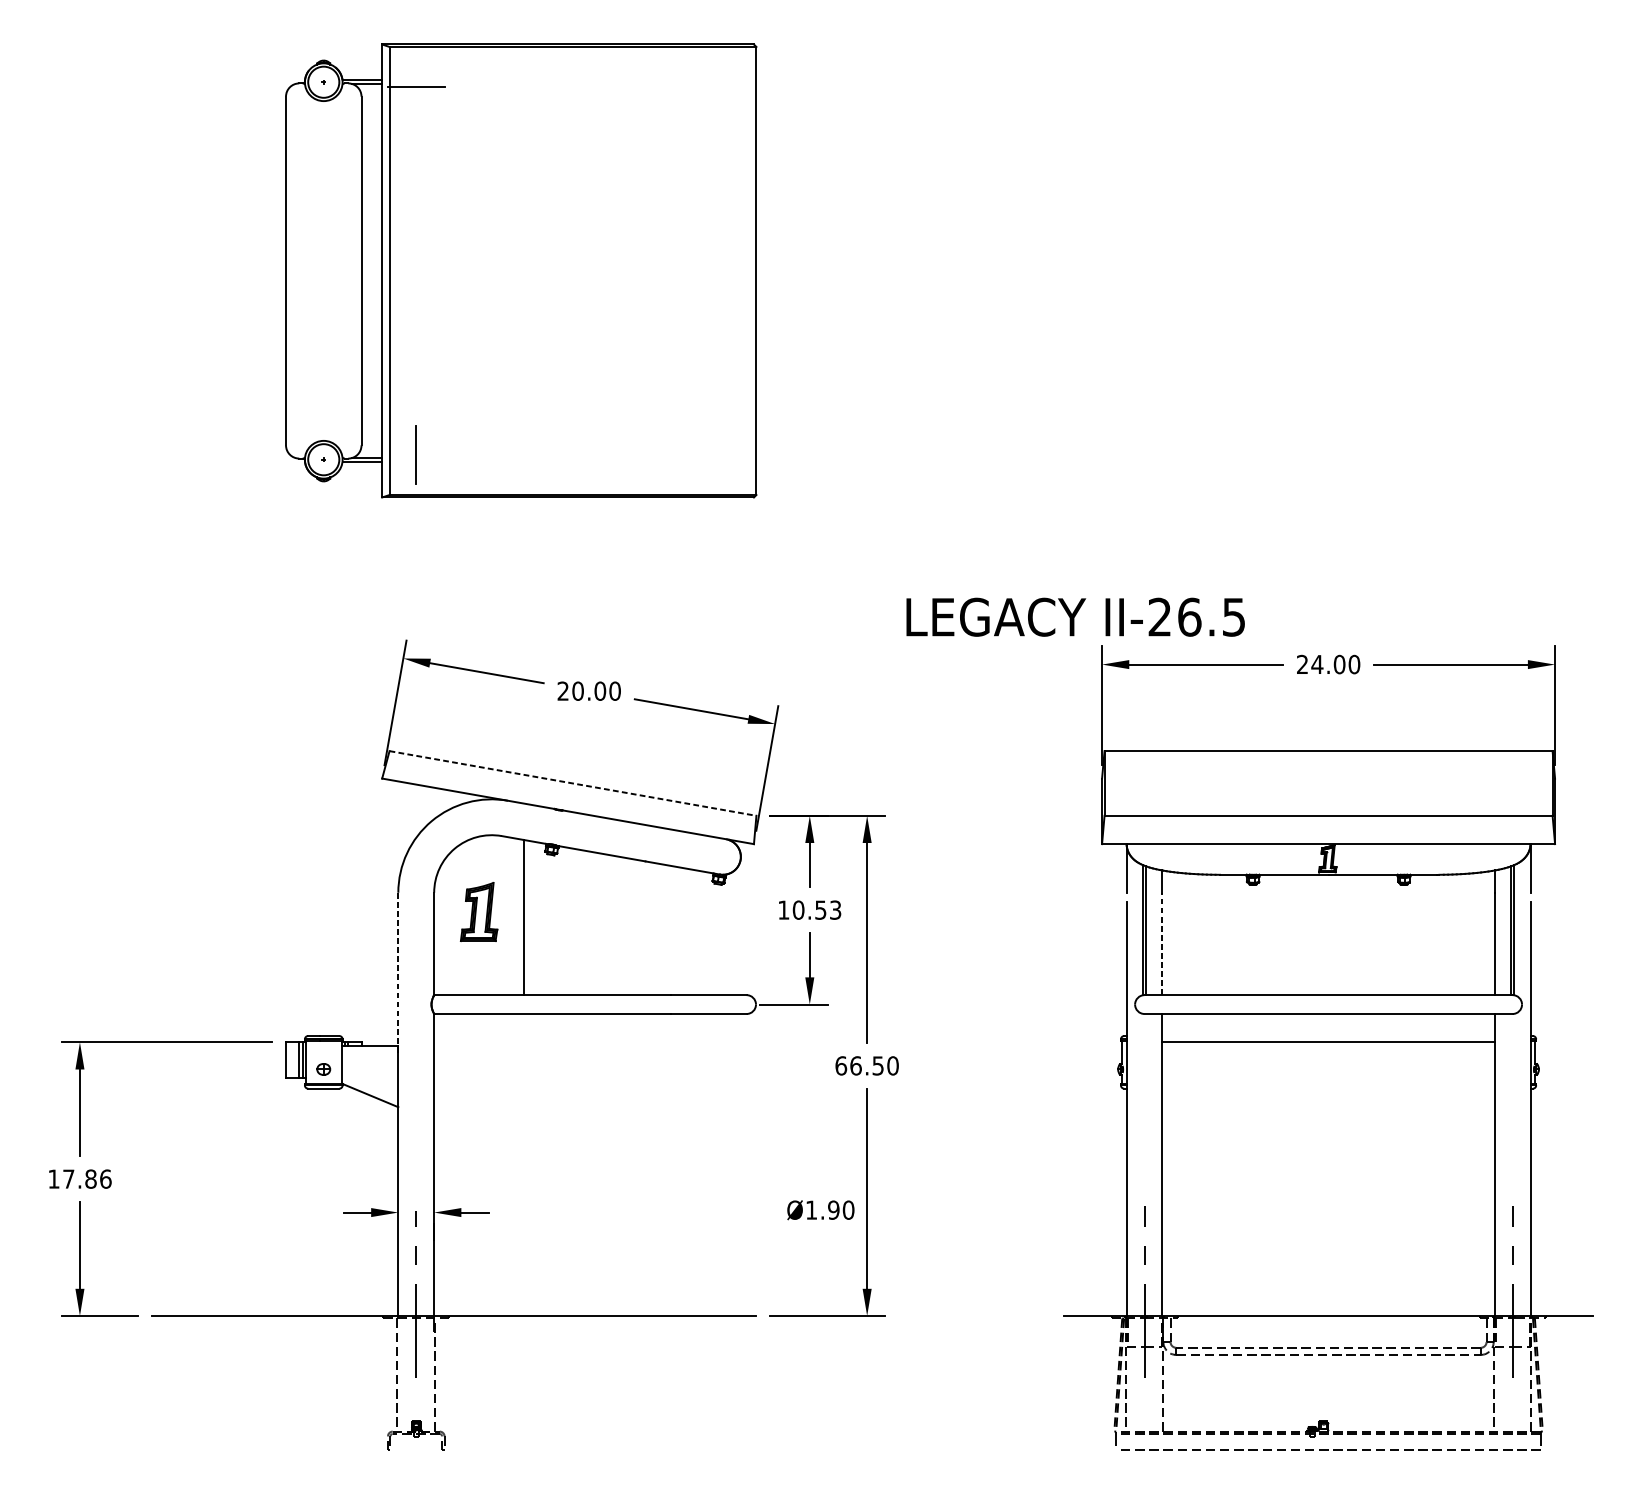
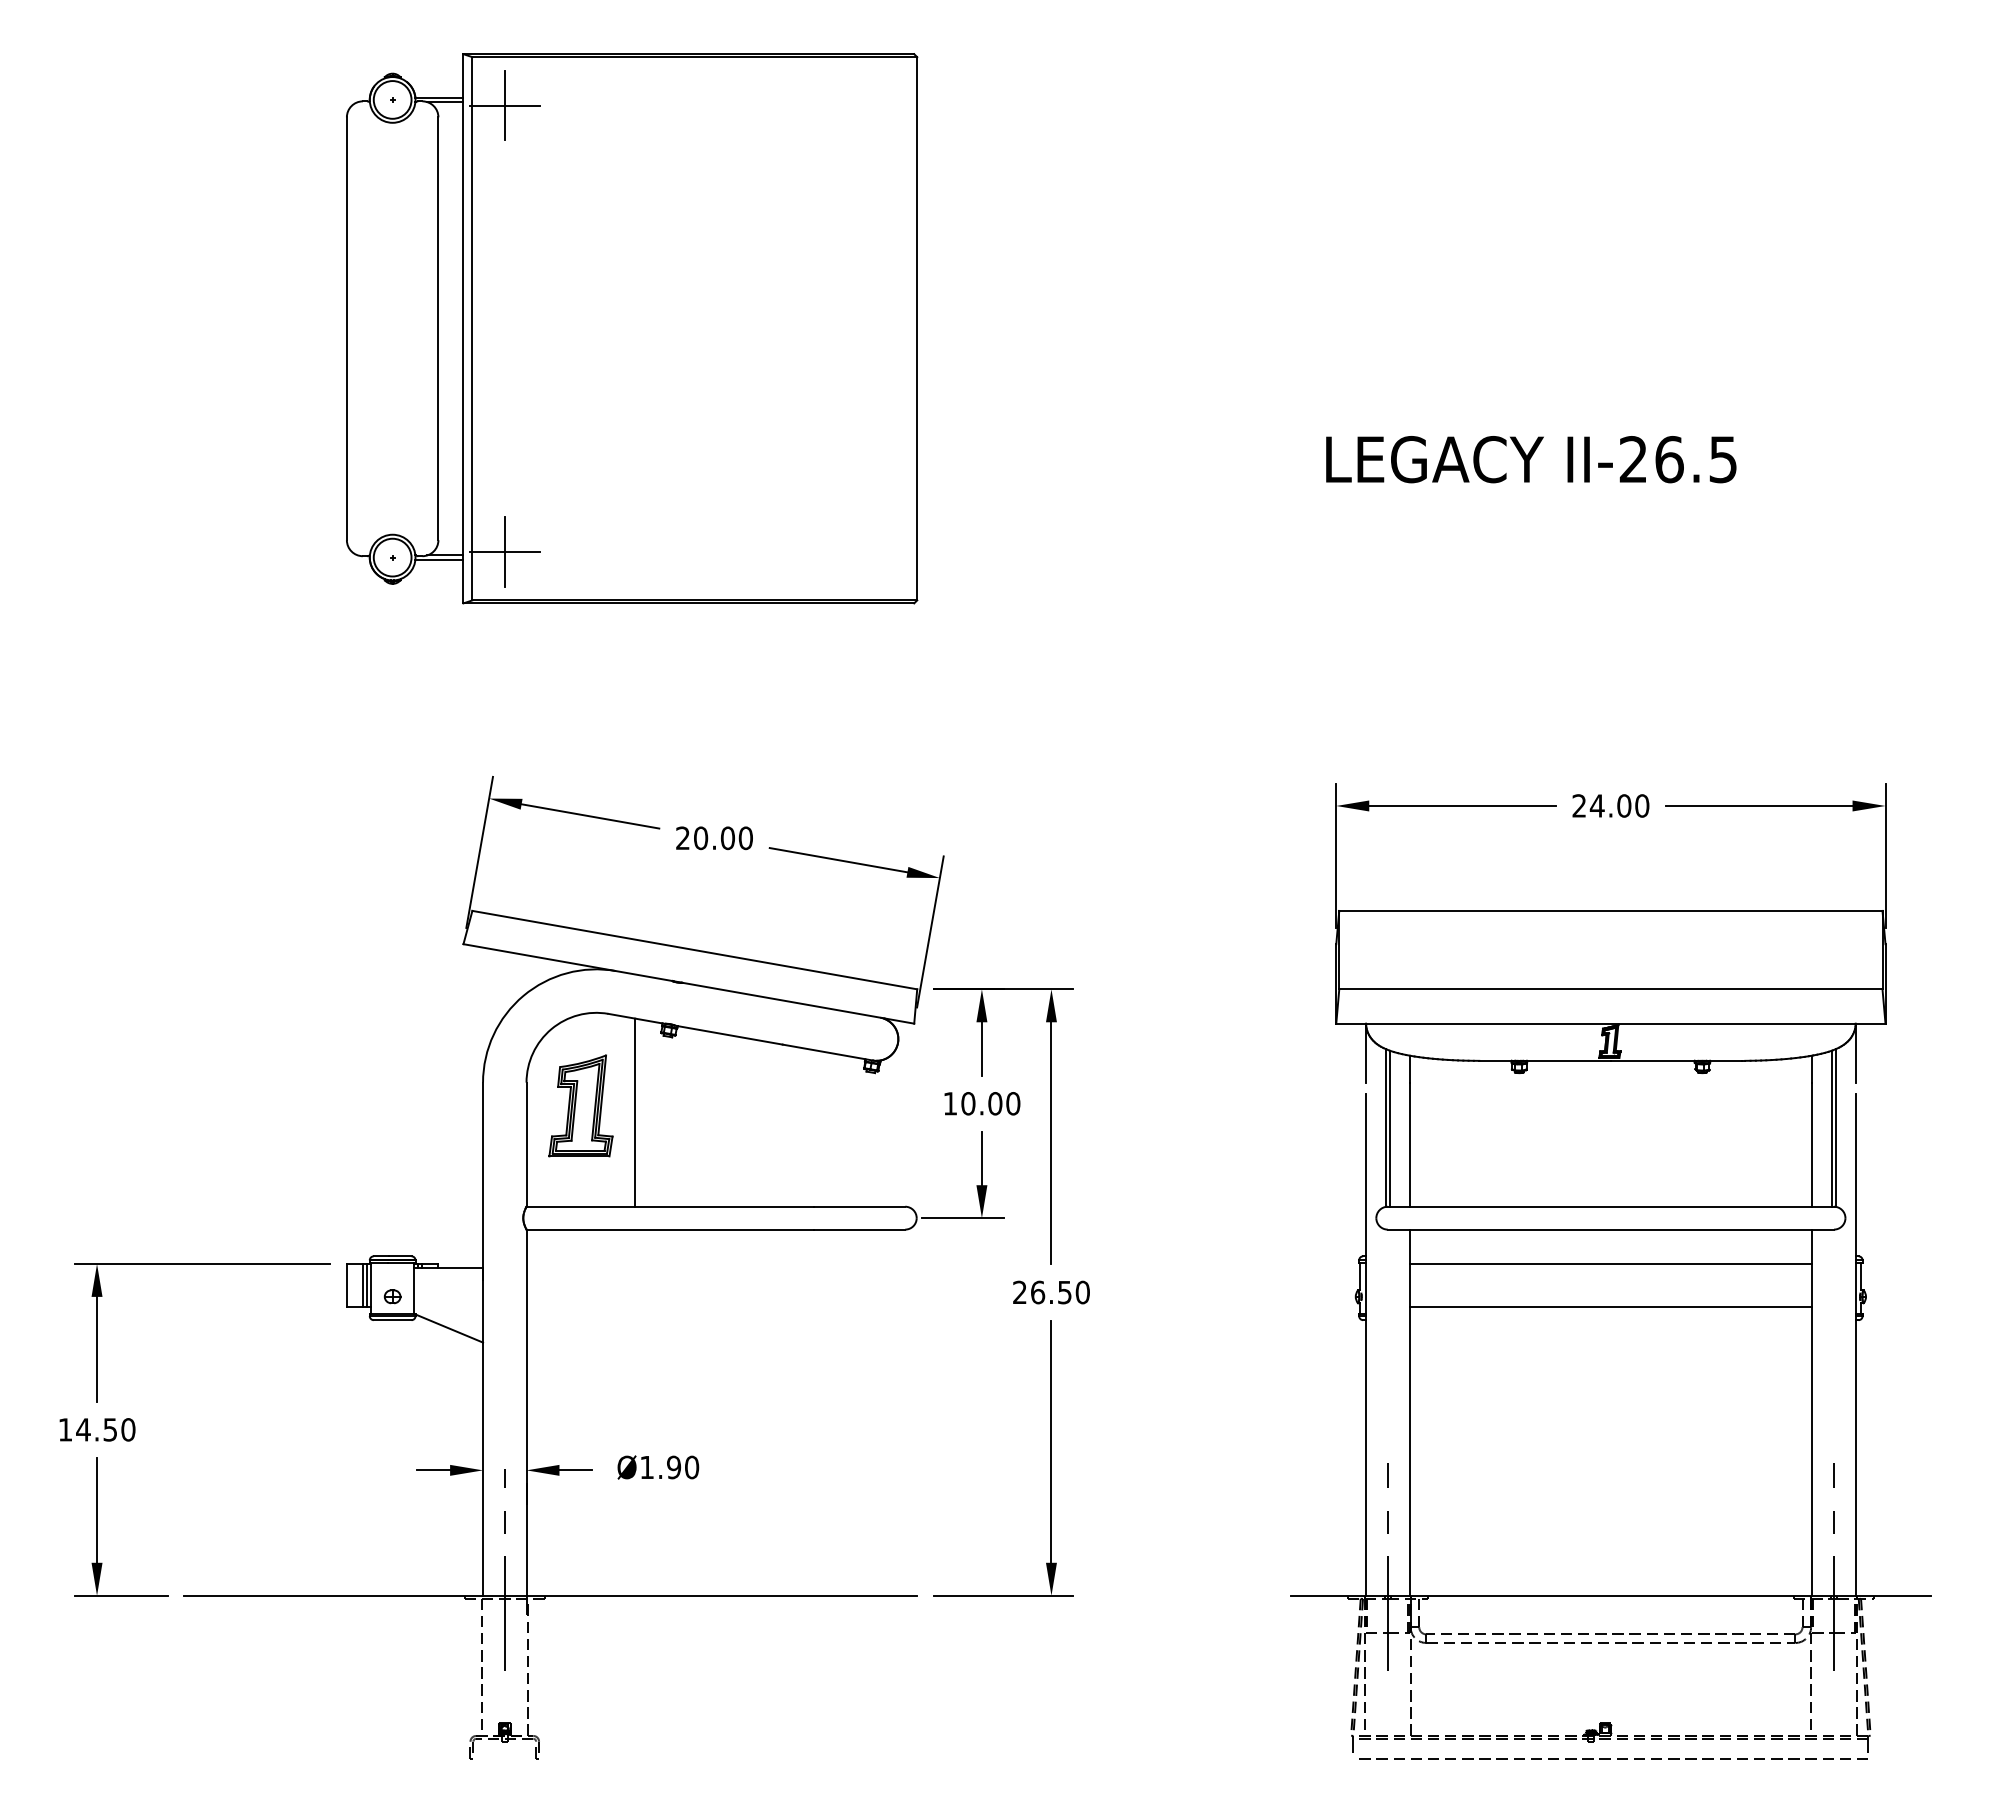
line: (416, 86) -> (504, 105), added
line: (416, 454) -> (504, 551), added
text: (1075, 617) -> (1531, 459), moved
line: (572, 783) -> (694, 950), dashed -> solid
text: (828, 909) -> (1004, 1103), 10.53 -> 10.00
part: (478, 911) -> (580, 1105), size x1.43
line: (1162, 943) -> (1409, 1144), dashed -> solid
line: (398, 974) -> (483, 1181), dashed -> solid
text: (841, 1065) -> (1020, 1292), 66.50 -> 26.50
line: (1328, 1077) -> (1610, 1306), added
text: (86, 1178) -> (105, 1429), 17.86 -> 14.50
text: (821, 1210) -> (658, 1467), moved

